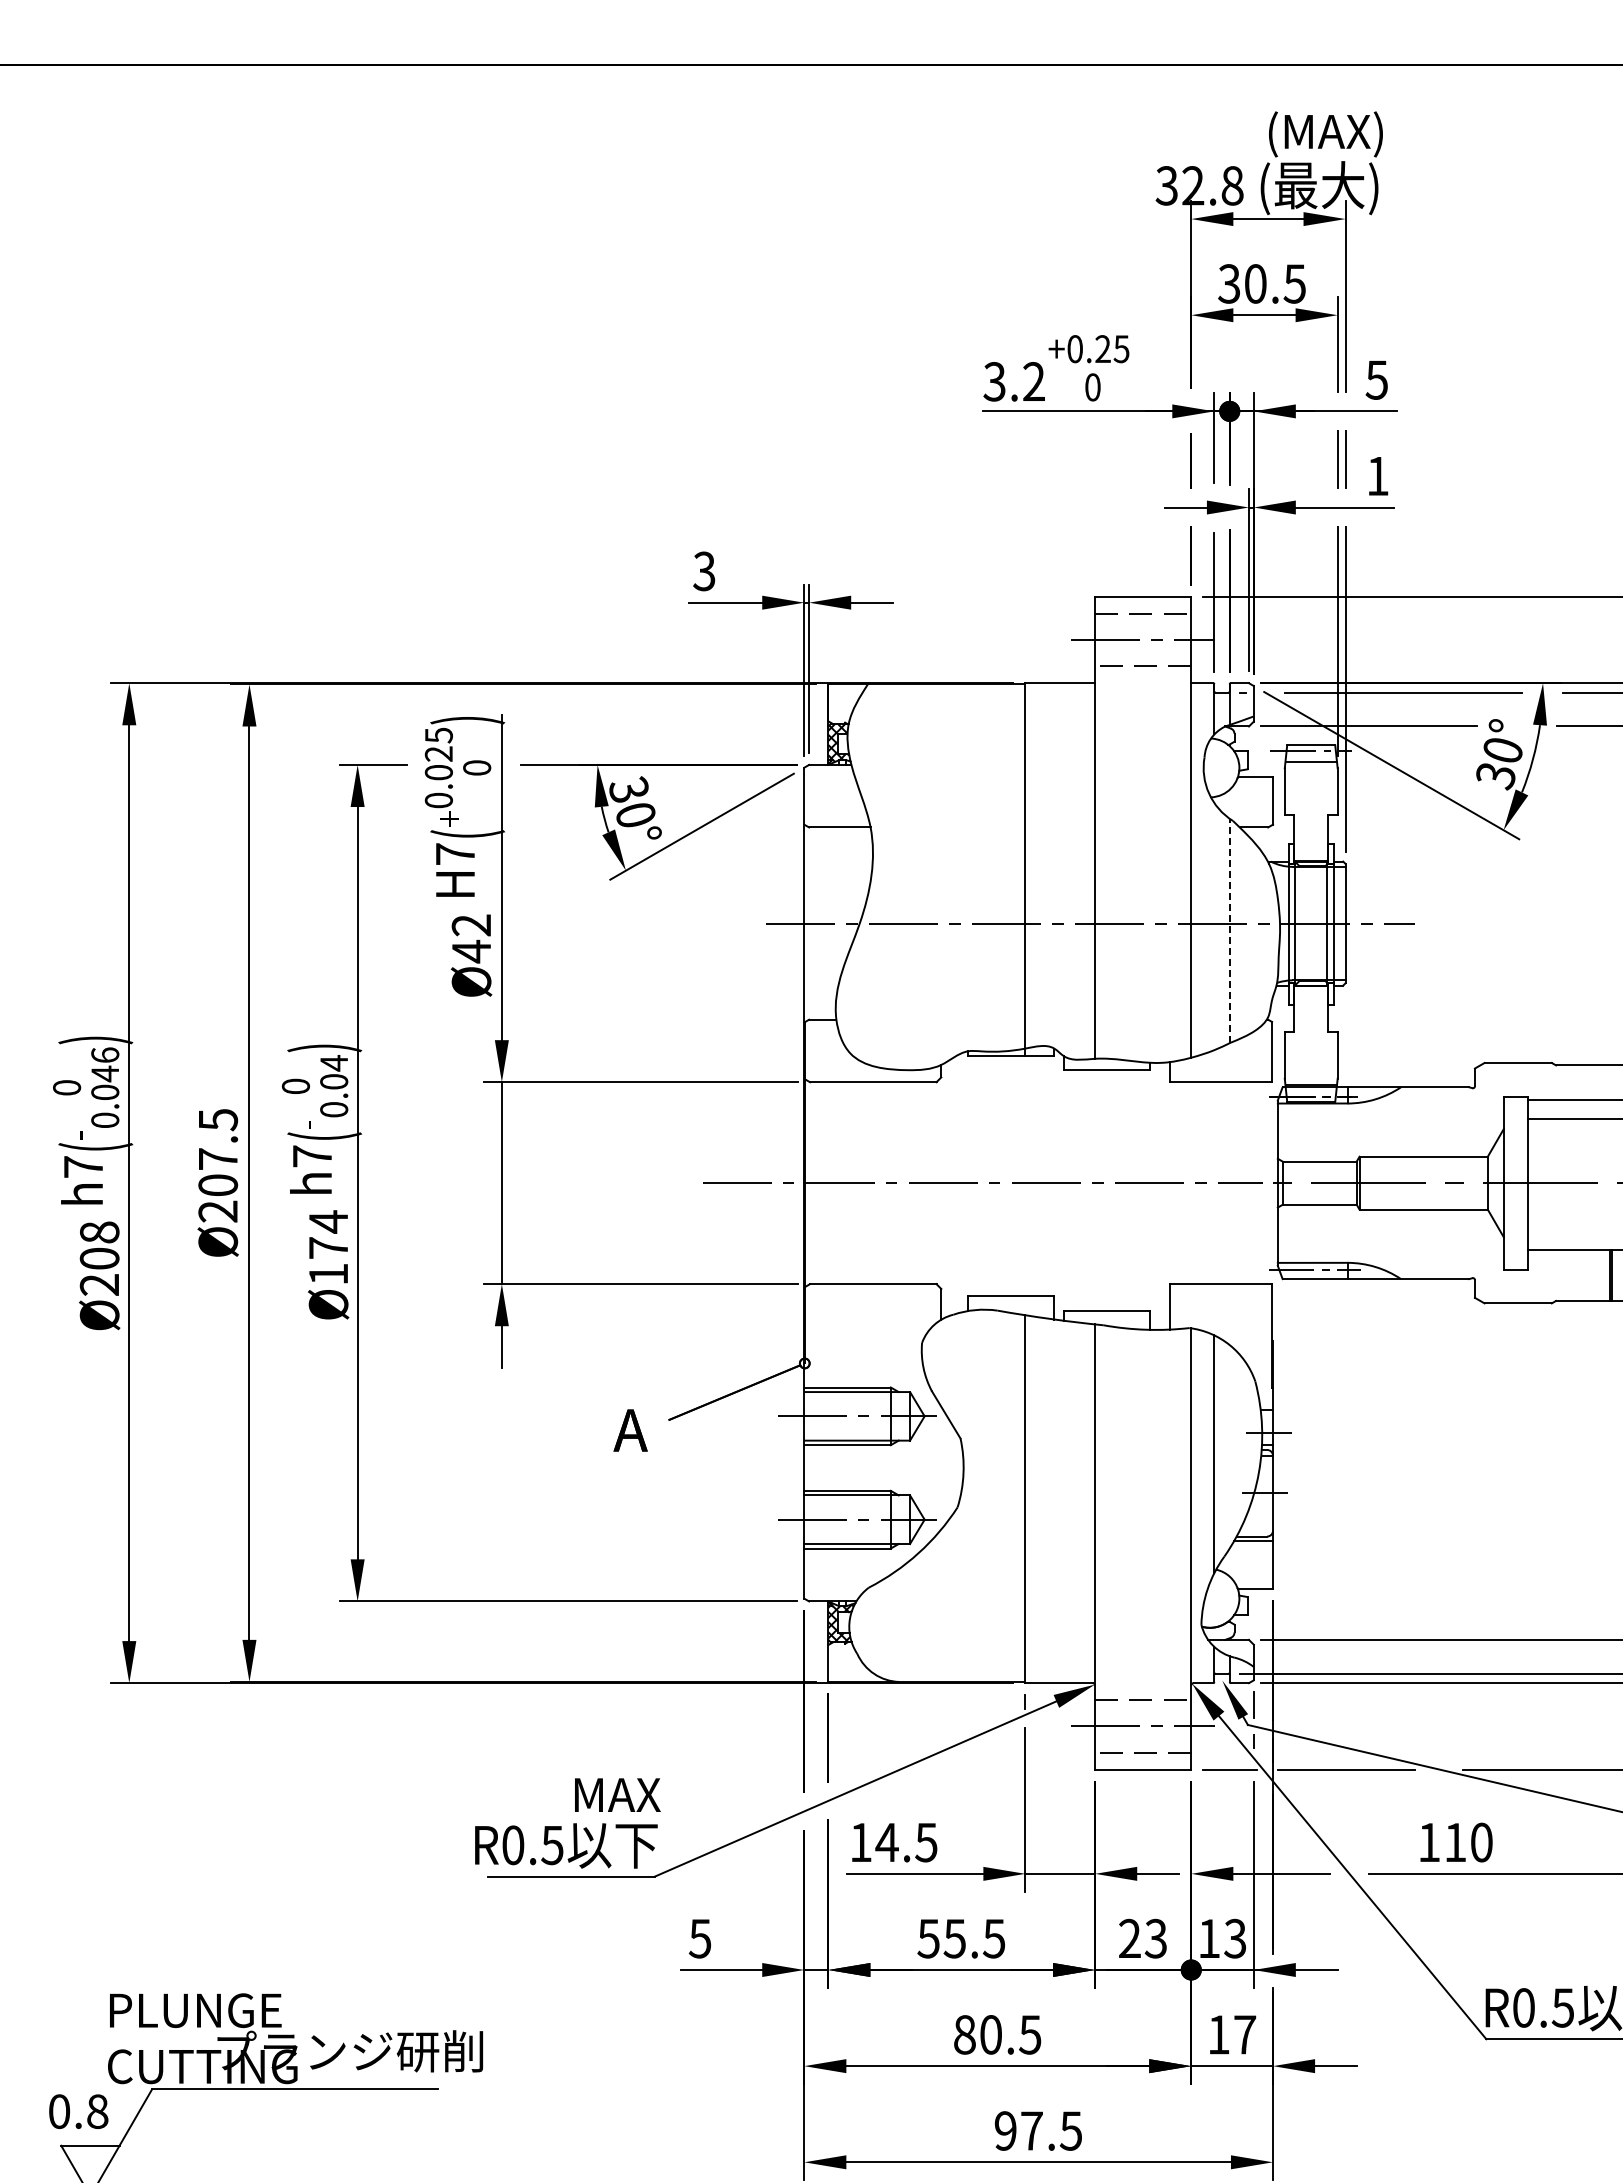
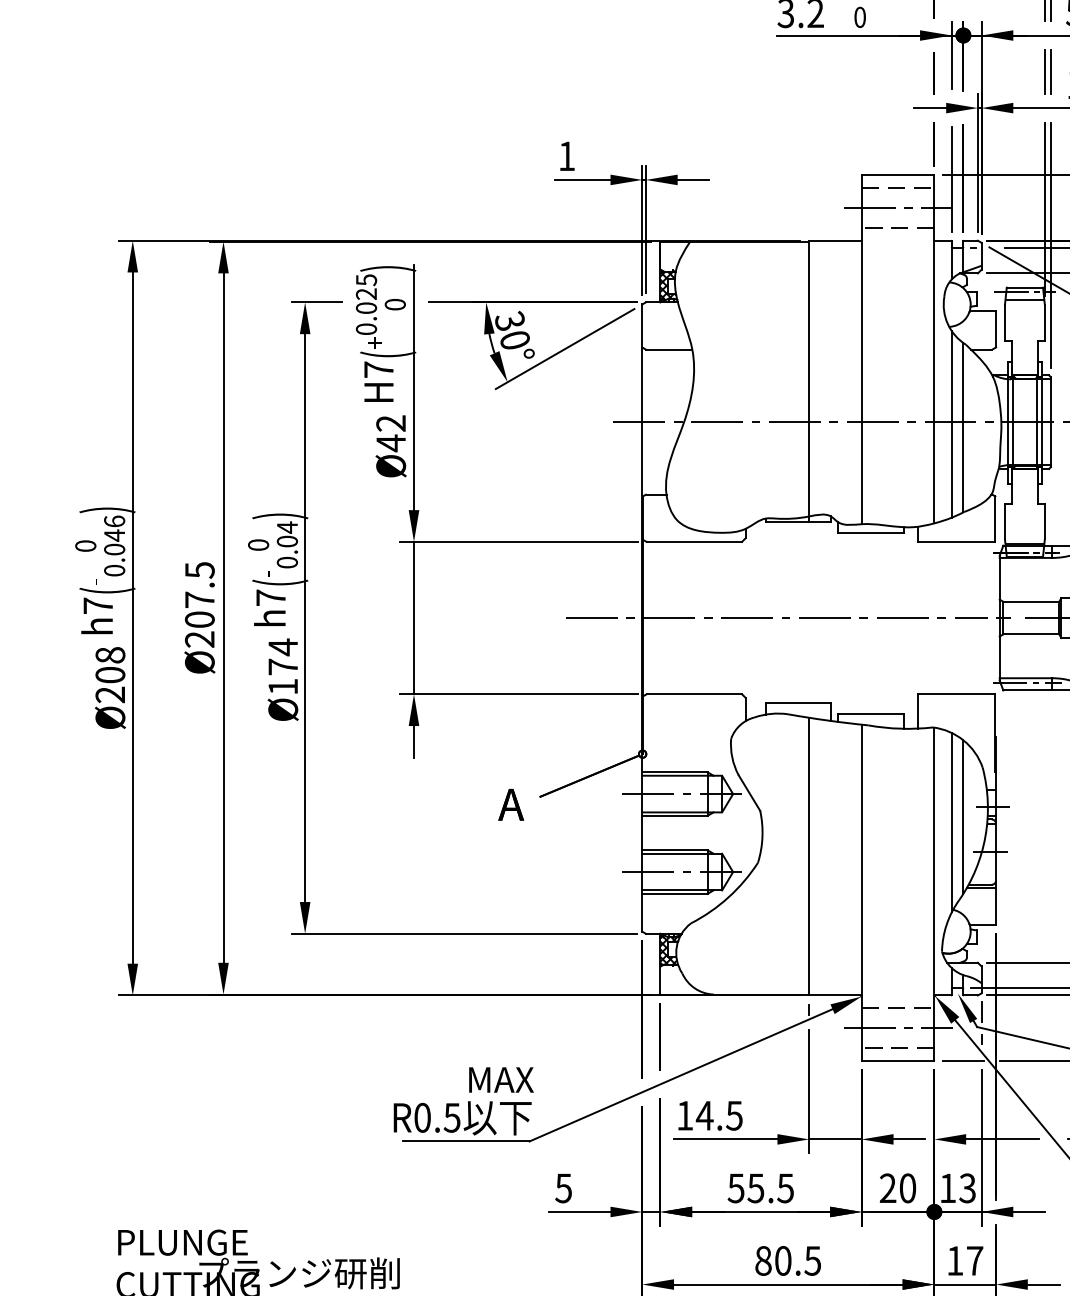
text: (704, 571) -> (566, 156), 3 -> 1
line: (1214, 926) -> (951, 424), added
line: (1229, 930) -> (963, 427), dashed -> solid
line: (1229, 1446) -> (963, 816), added
text: (1155, 1938) -> (907, 1188), 23 -> 20

